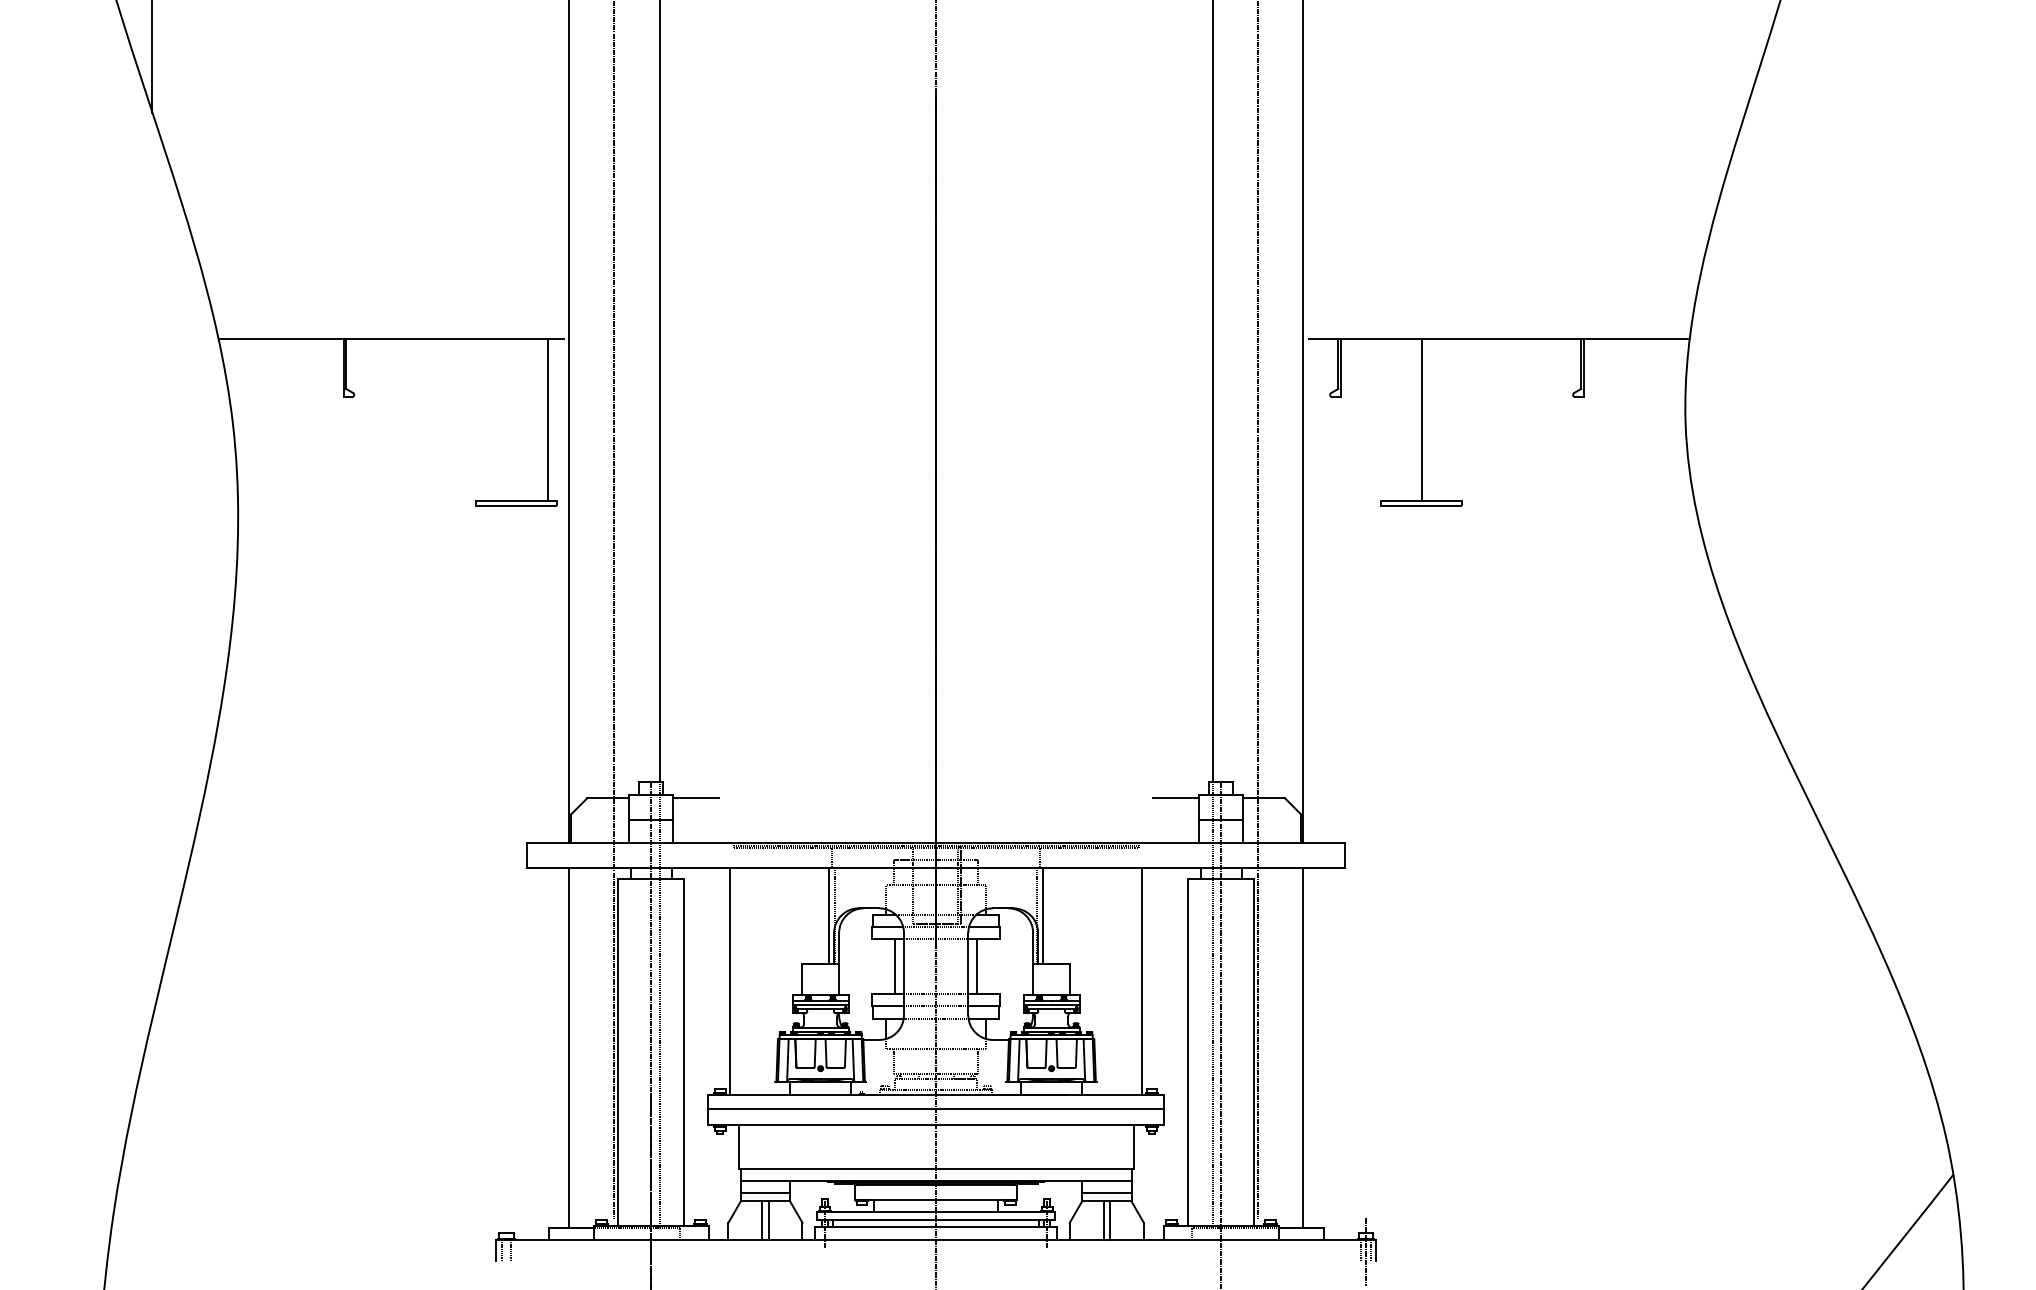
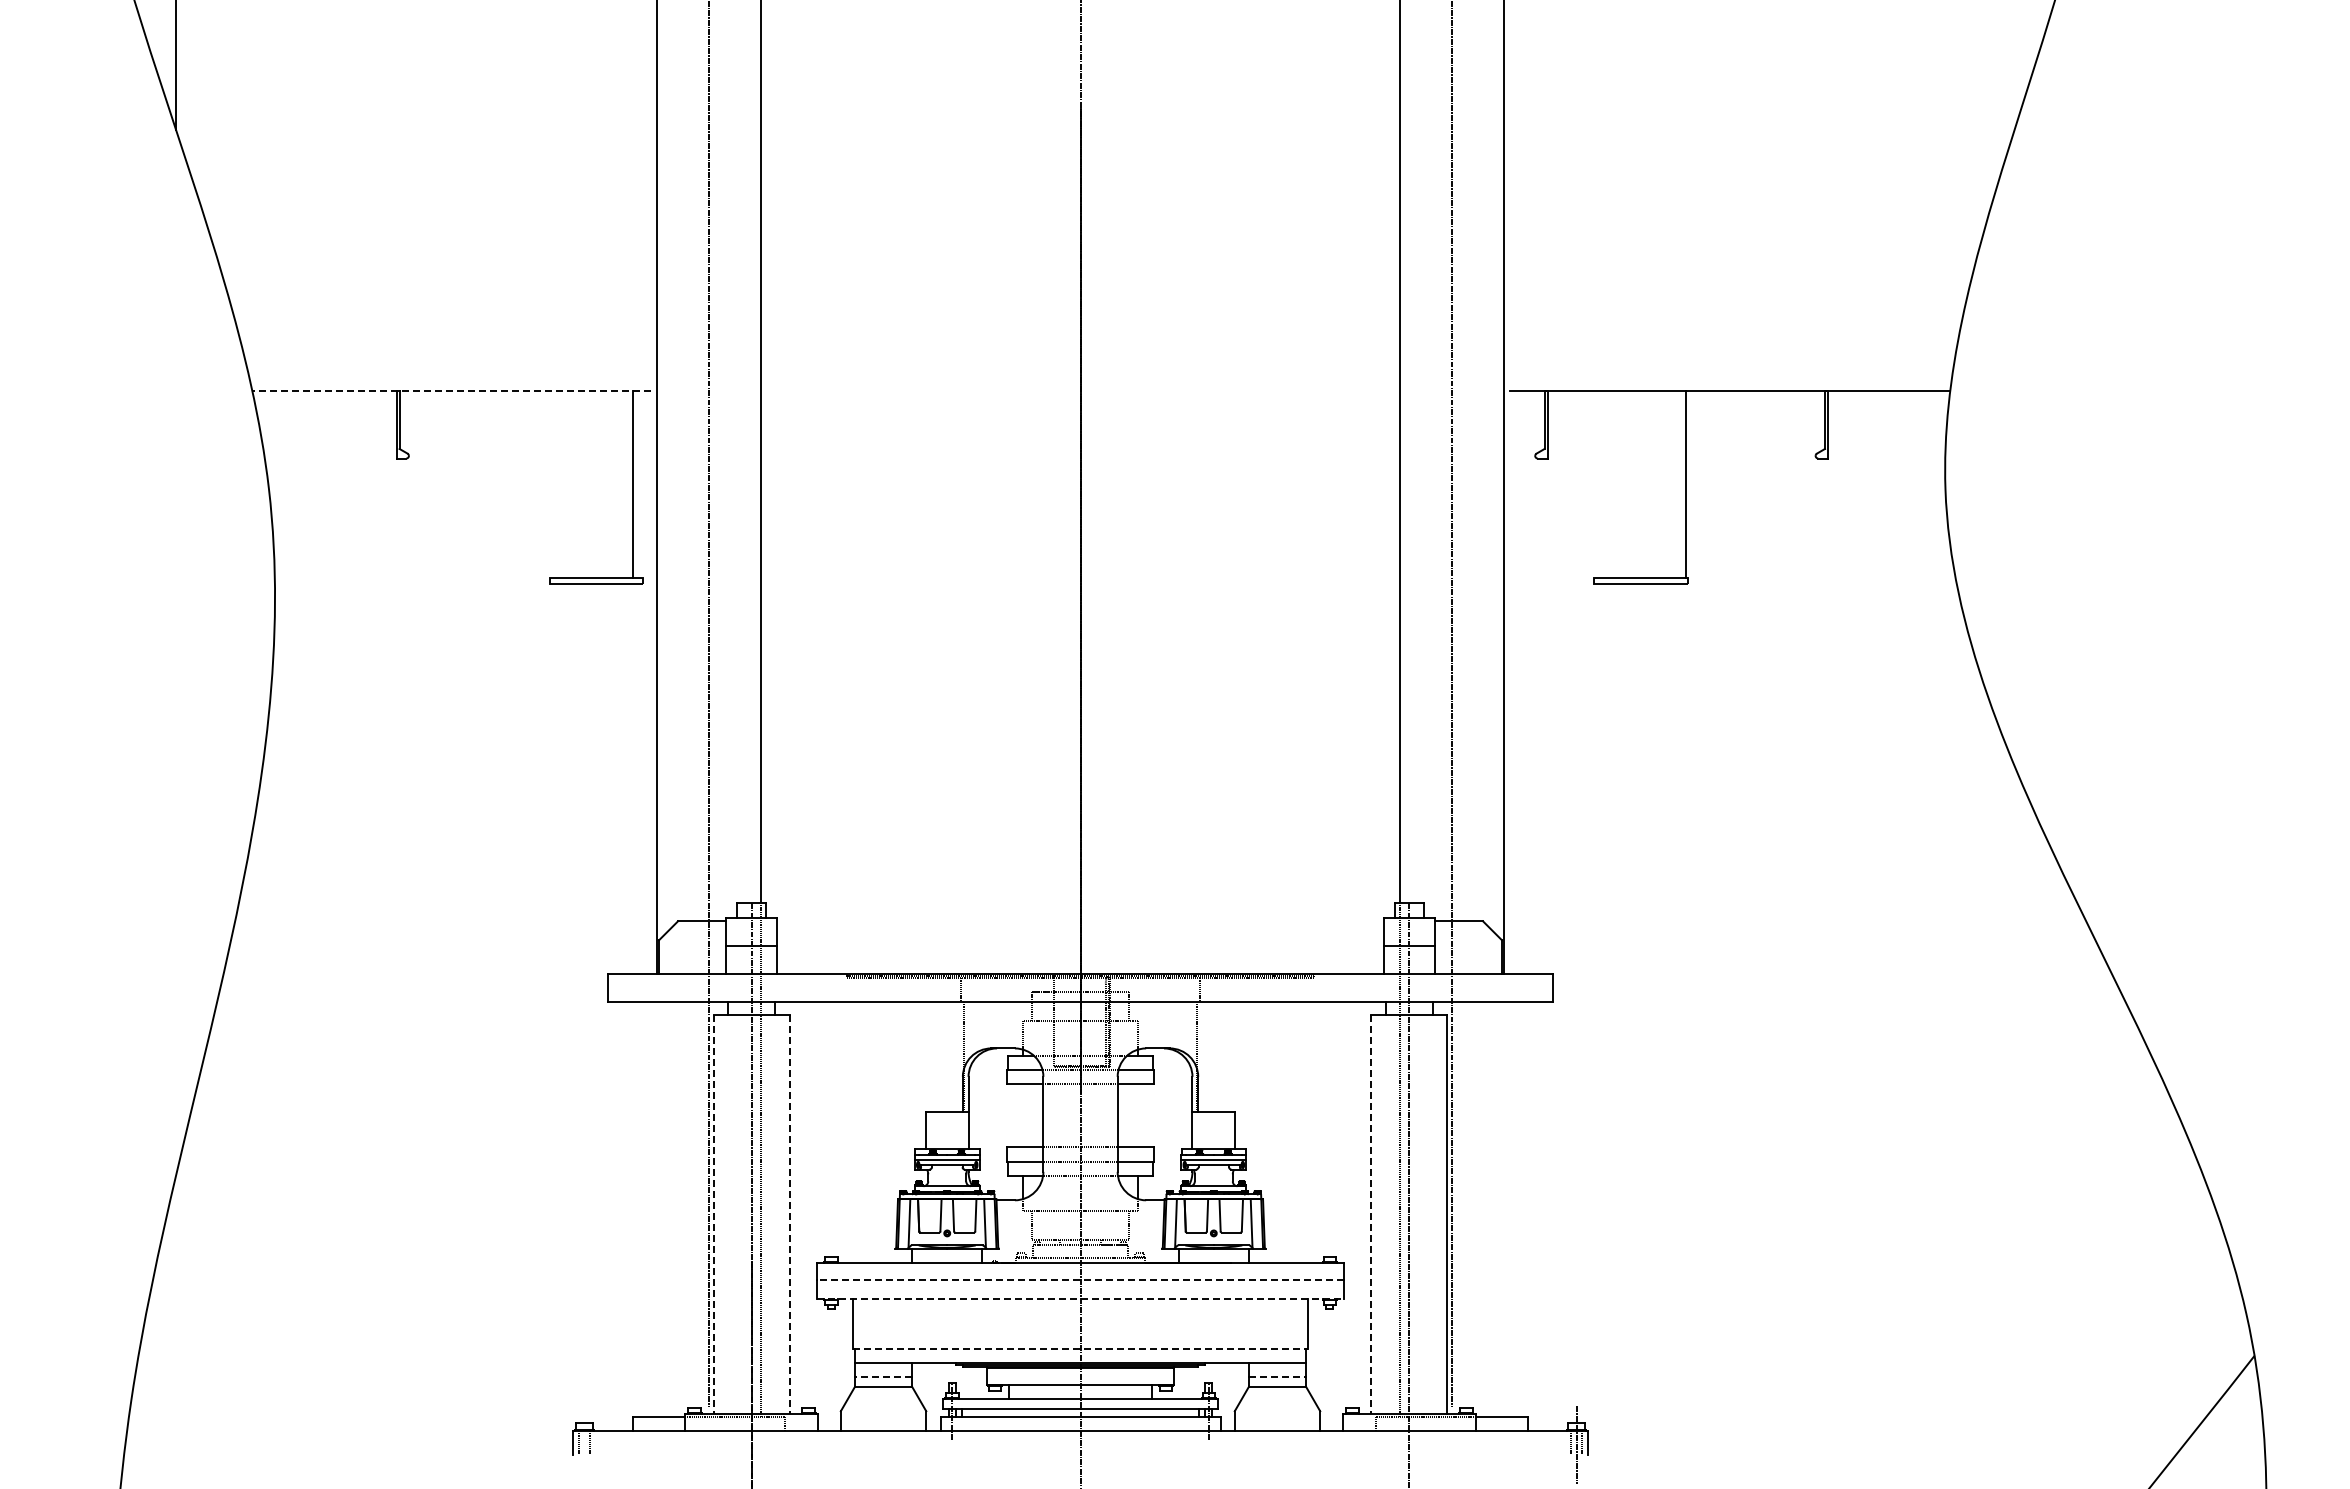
line: (391, 339) -> (451, 391), solid -> dashed
line: (1422, 419) -> (1686, 484), moved
line: (695, 798) -> (802, 921), removed
line: (1176, 798) -> (1357, 921), removed
line: (829, 915) -> (957, 1056), removed
line: (1042, 915) -> (1203, 1056), removed
line: (895, 966) -> (1033, 1115), removed
line: (977, 966) -> (1128, 1115), removed
line: (730, 981) -> (843, 1132), removed
line: (1141, 981) -> (1317, 1132), removed
line: (568, 1047) -> (656, 1208), removed
line: (1303, 1047) -> (1504, 1208), removed
line: (618, 1052) -> (713, 1214), solid -> dashed
line: (683, 1052) -> (789, 1214), solid -> dashed
line: (1188, 1052) -> (1371, 1214), solid -> dashed
line: (936, 1108) -> (1080, 1279), solid -> dashed
line: (936, 1125) -> (1081, 1298), solid -> dashed
line: (936, 1168) -> (1080, 1348), solid -> dashed
line: (765, 1193) -> (883, 1377), solid -> dashed
line: (1107, 1193) -> (1278, 1377), solid -> dashed
line: (762, 1220) -> (880, 1408), removed
line: (768, 1220) -> (887, 1408), removed
line: (1103, 1220) -> (1273, 1408), removed
line: (1110, 1220) -> (1281, 1408), removed

